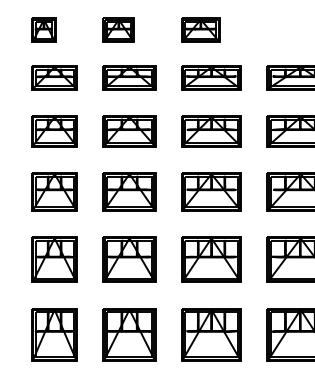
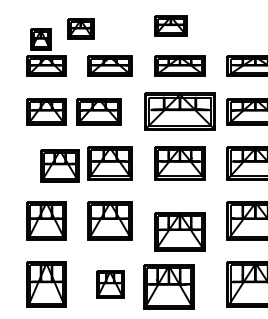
part: (43, 29) -> (40, 38), moved
part: (118, 29) -> (80, 28), moved
part: (129, 131) -> (99, 111), moved
part: (211, 131) -> (179, 111), size x1.4
part: (54, 191) -> (60, 165), moved
part: (211, 259) -> (179, 231), moved
part: (129, 334) -> (110, 284), size x0.6
part: (211, 334) -> (168, 287), moved

